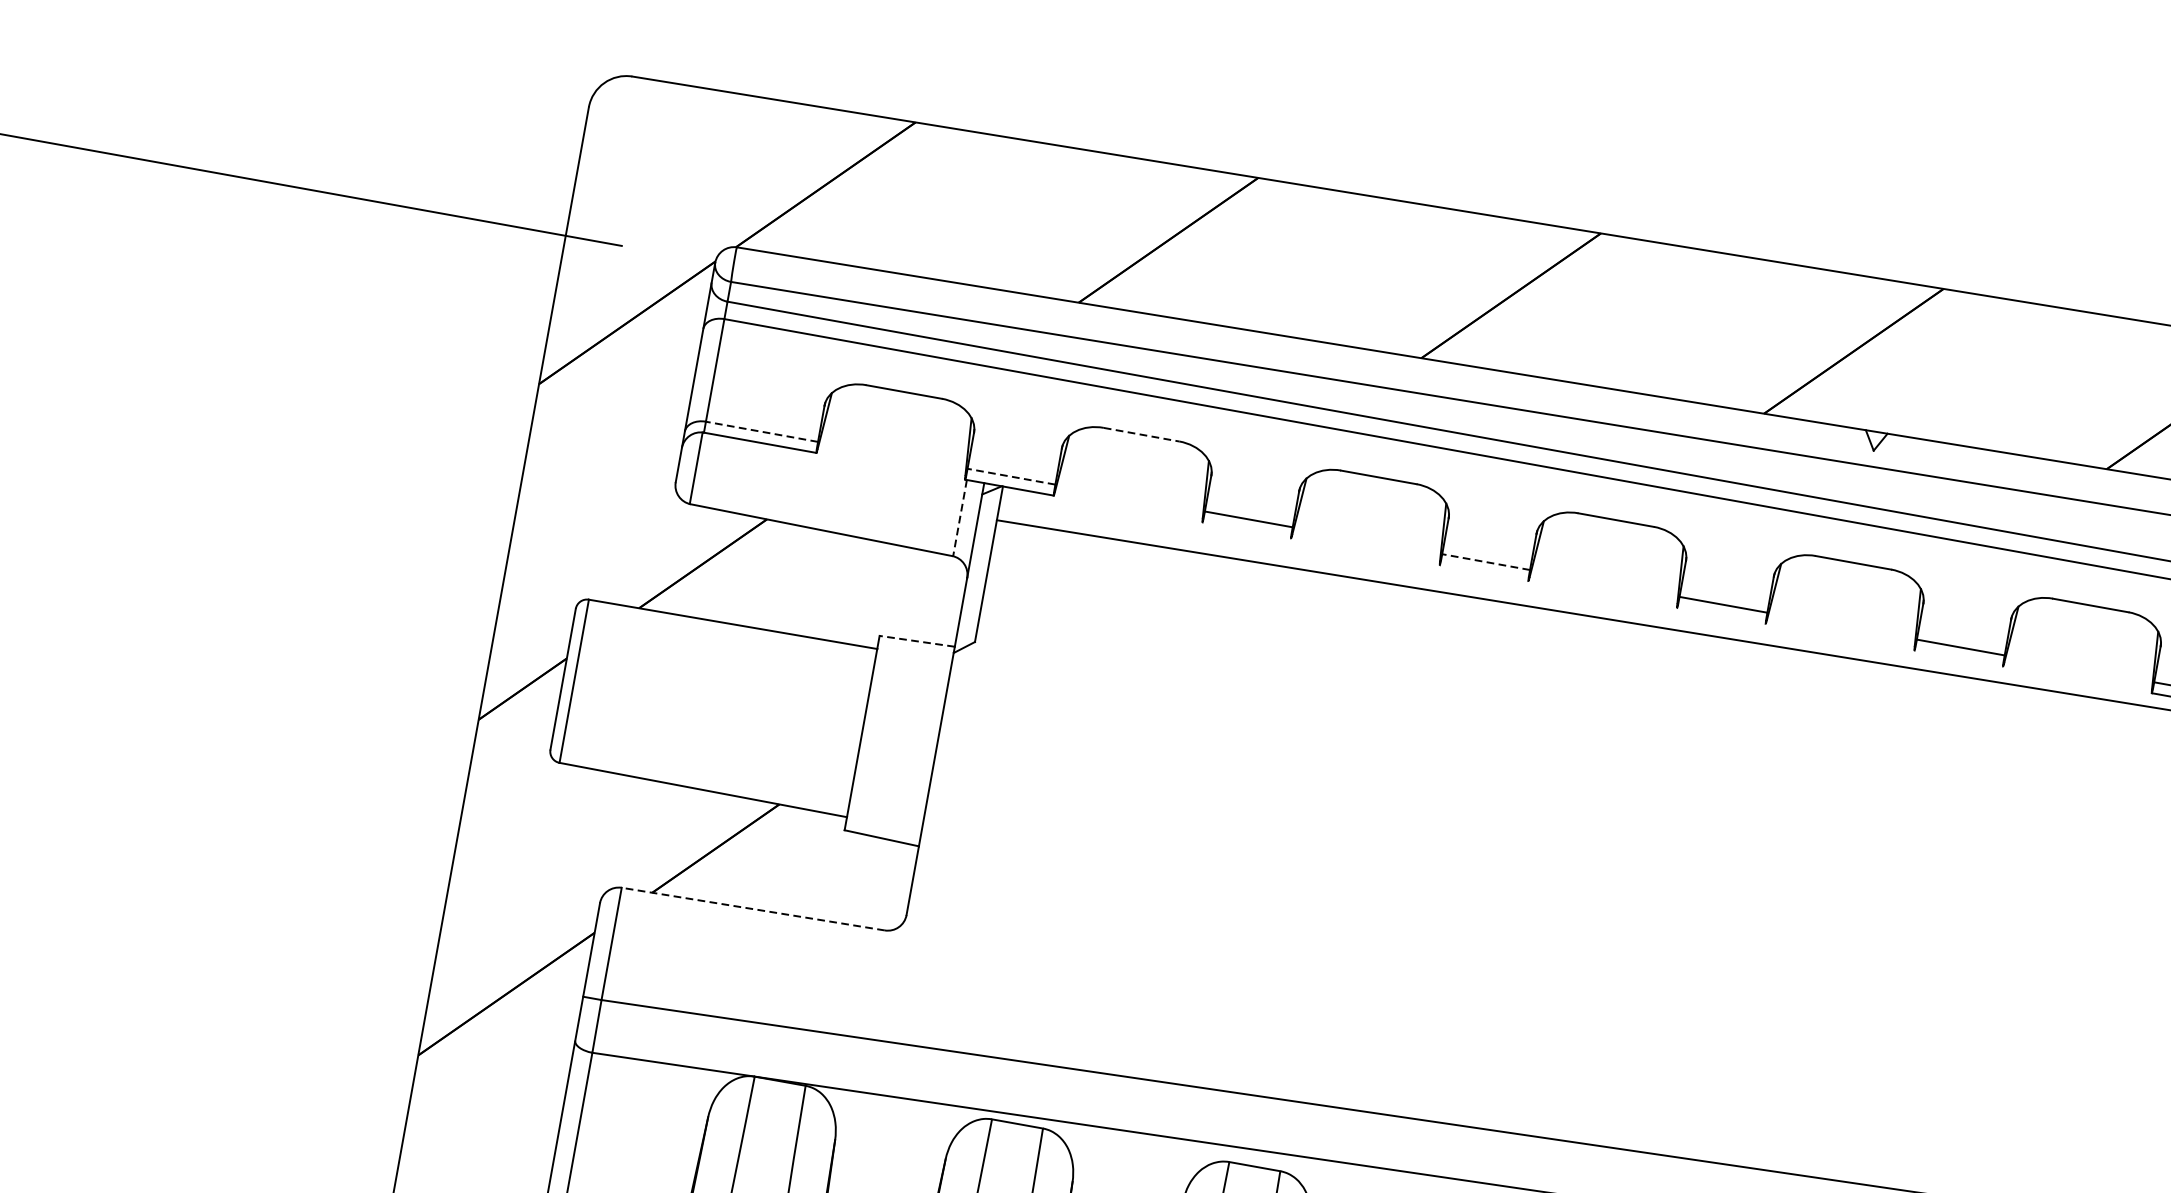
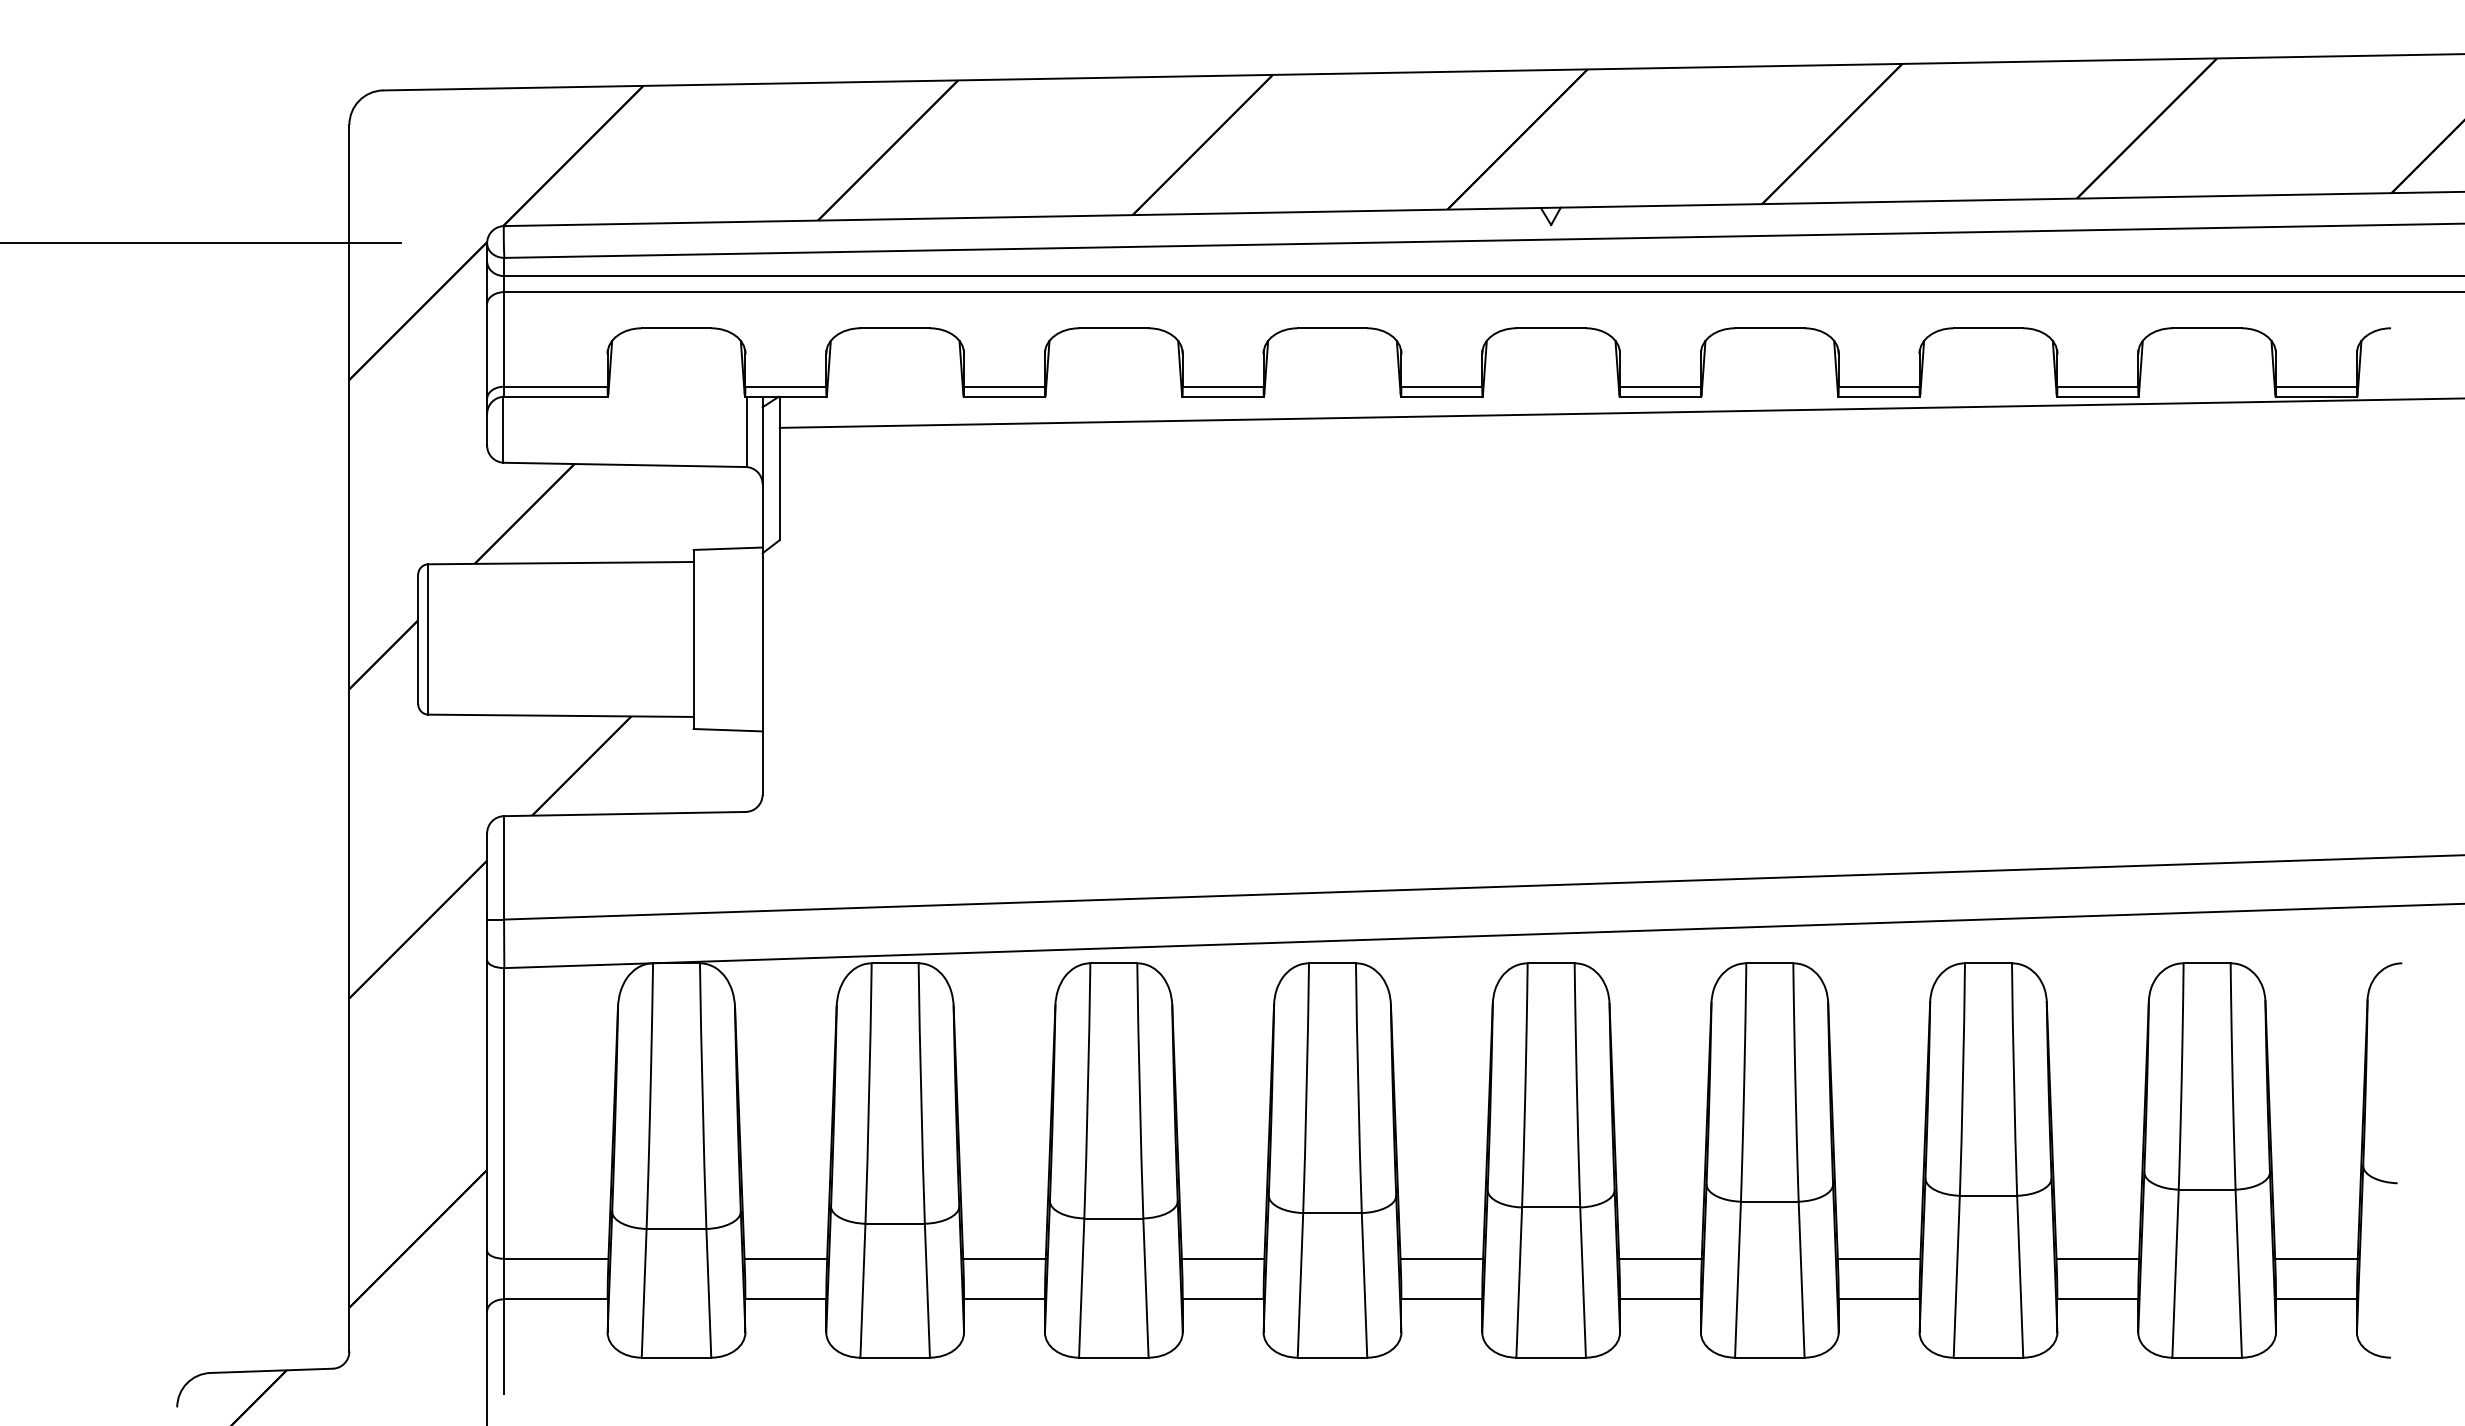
line: (762, 431) -> (556, 386), dashed -> solid
line: (1141, 434) -> (895, 328), dashed -> solid
line: (1011, 476) -> (785, 386), dashed -> solid
line: (959, 518) -> (746, 432), dashed -> solid
line: (1246, 530) -> (1004, 396), added
line: (1485, 561) -> (1222, 386), dashed -> solid
line: (1483, 572) -> (1222, 396), added
line: (1721, 615) -> (1441, 396), added
line: (916, 640) -> (727, 548), dashed -> solid
line: (1958, 658) -> (1660, 396), added
line: (752, 909) -> (624, 814), dashed -> solid

